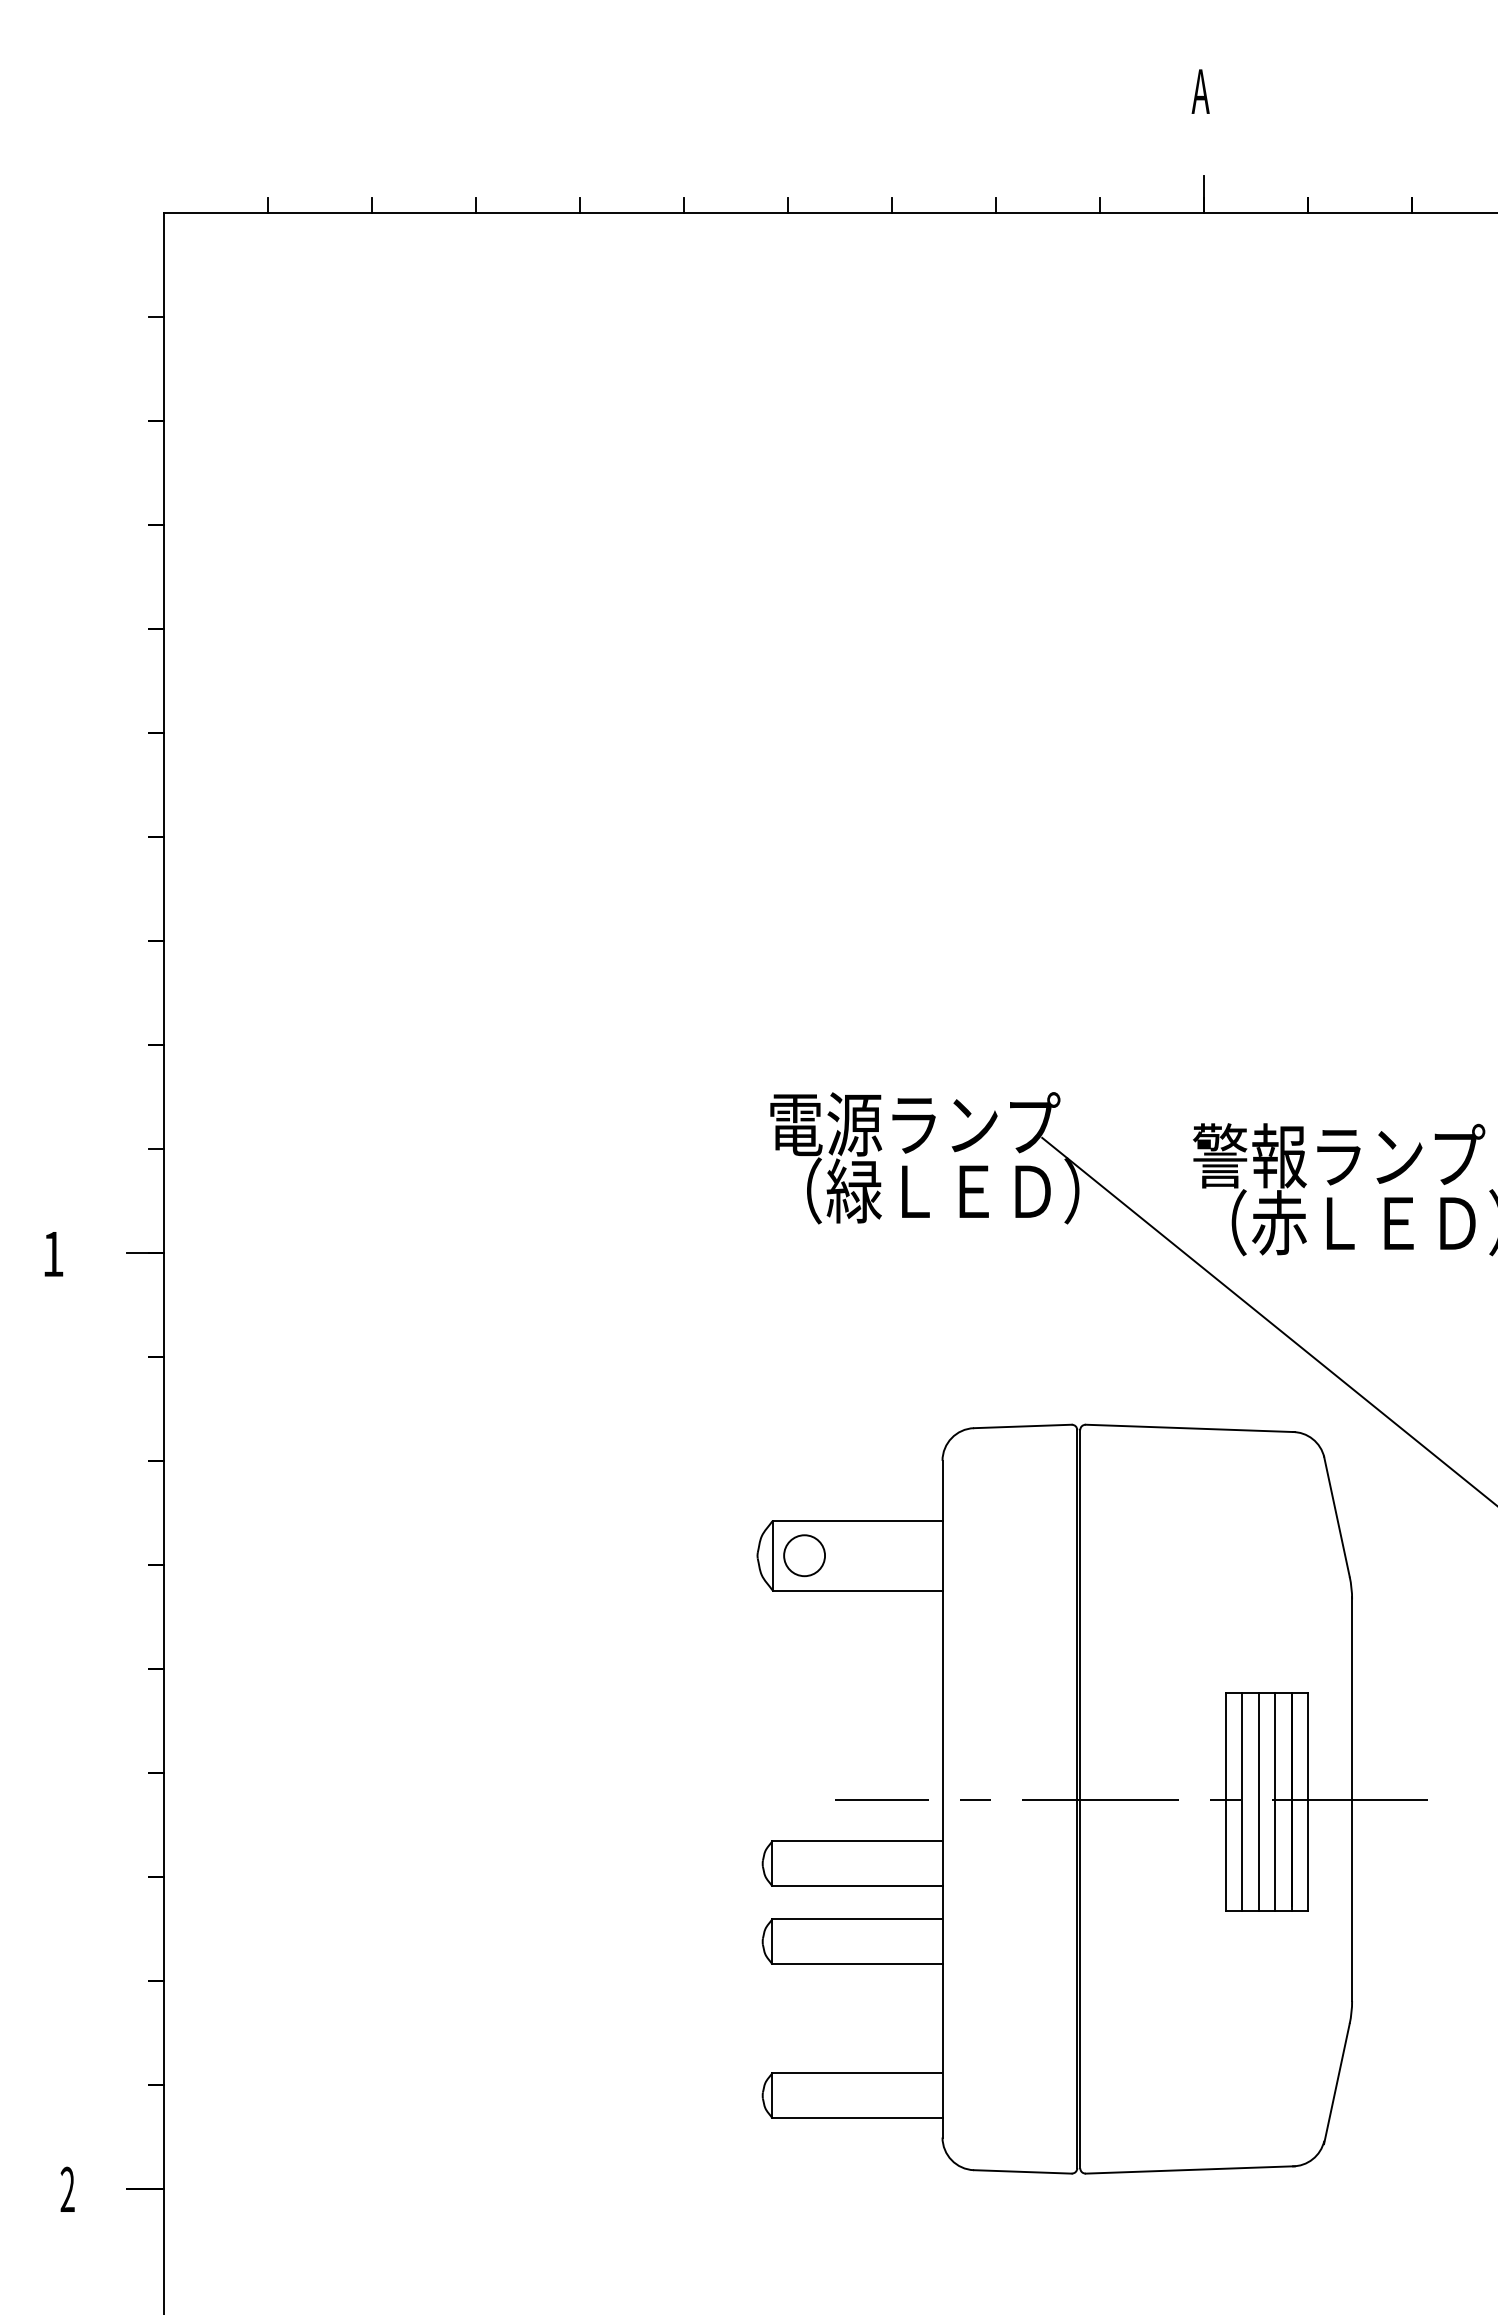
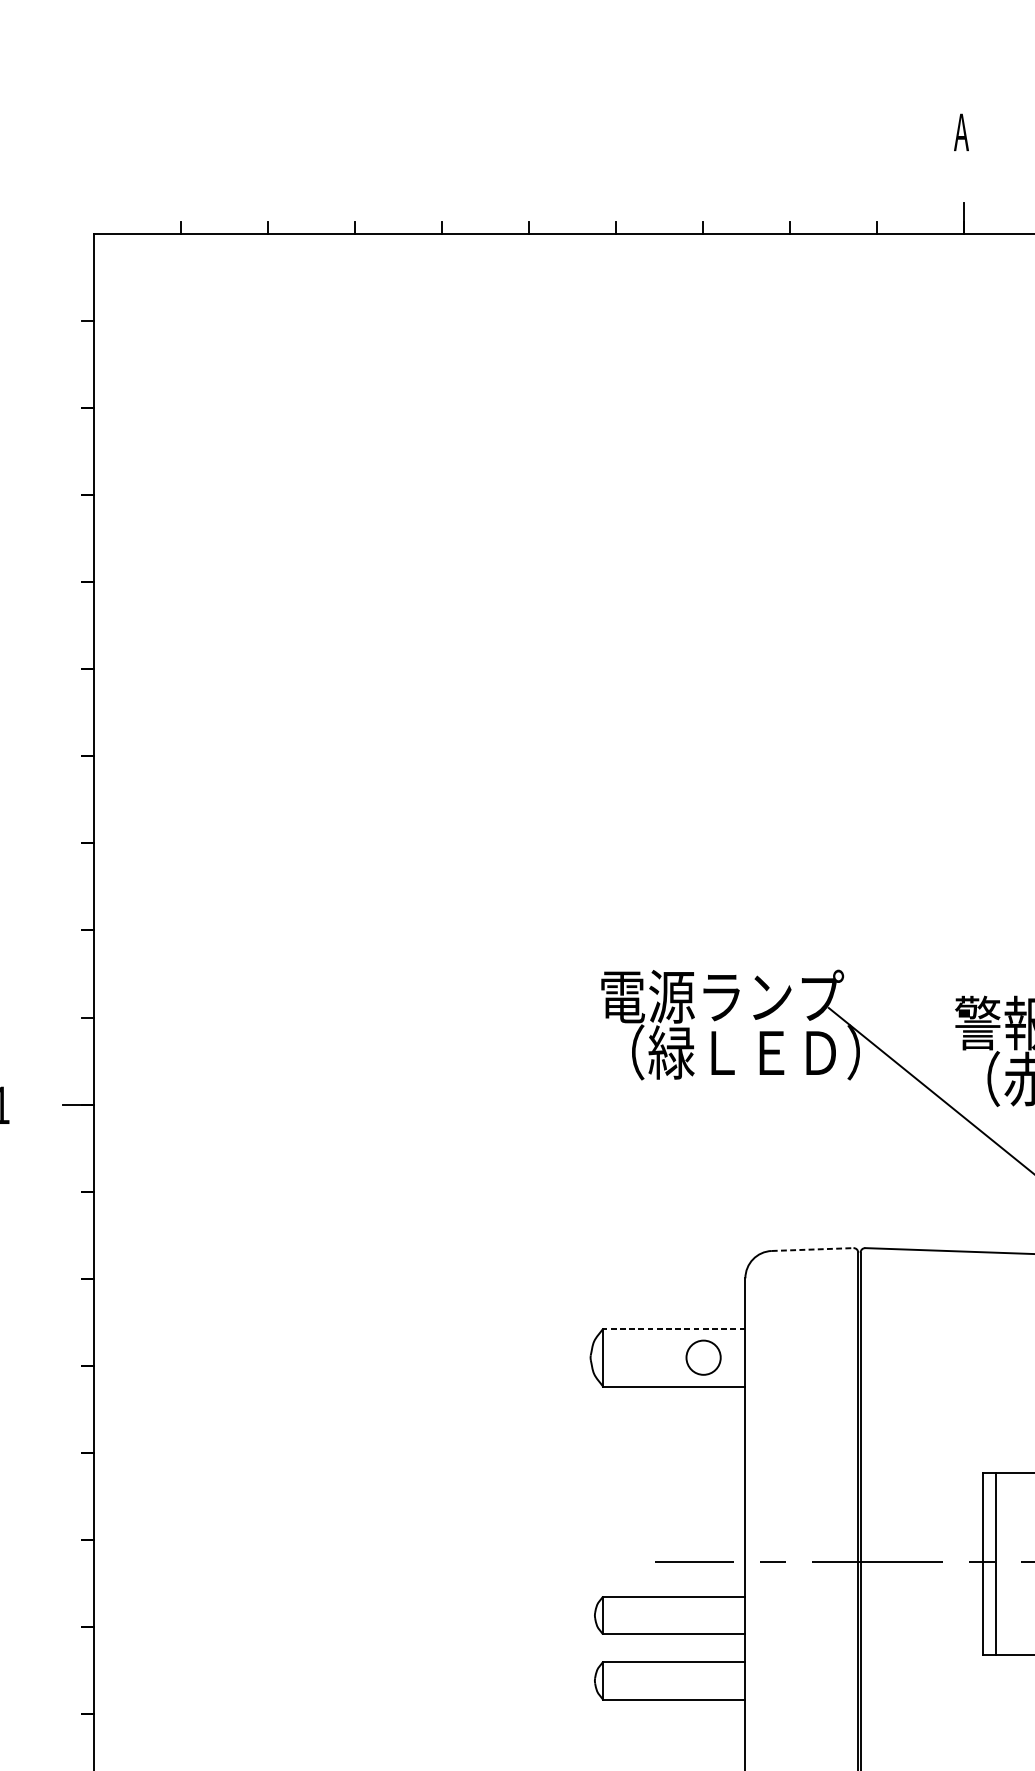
line: (1022, 1426) -> (812, 1249), solid -> dashed
line: (857, 1521) -> (674, 1329), solid -> dashed
circle: (804, 1555) -> (703, 1357), moved
line: (1258, 1802) -> (1009, 1564), removed
line: (1275, 1802) -> (1024, 1564), removed

